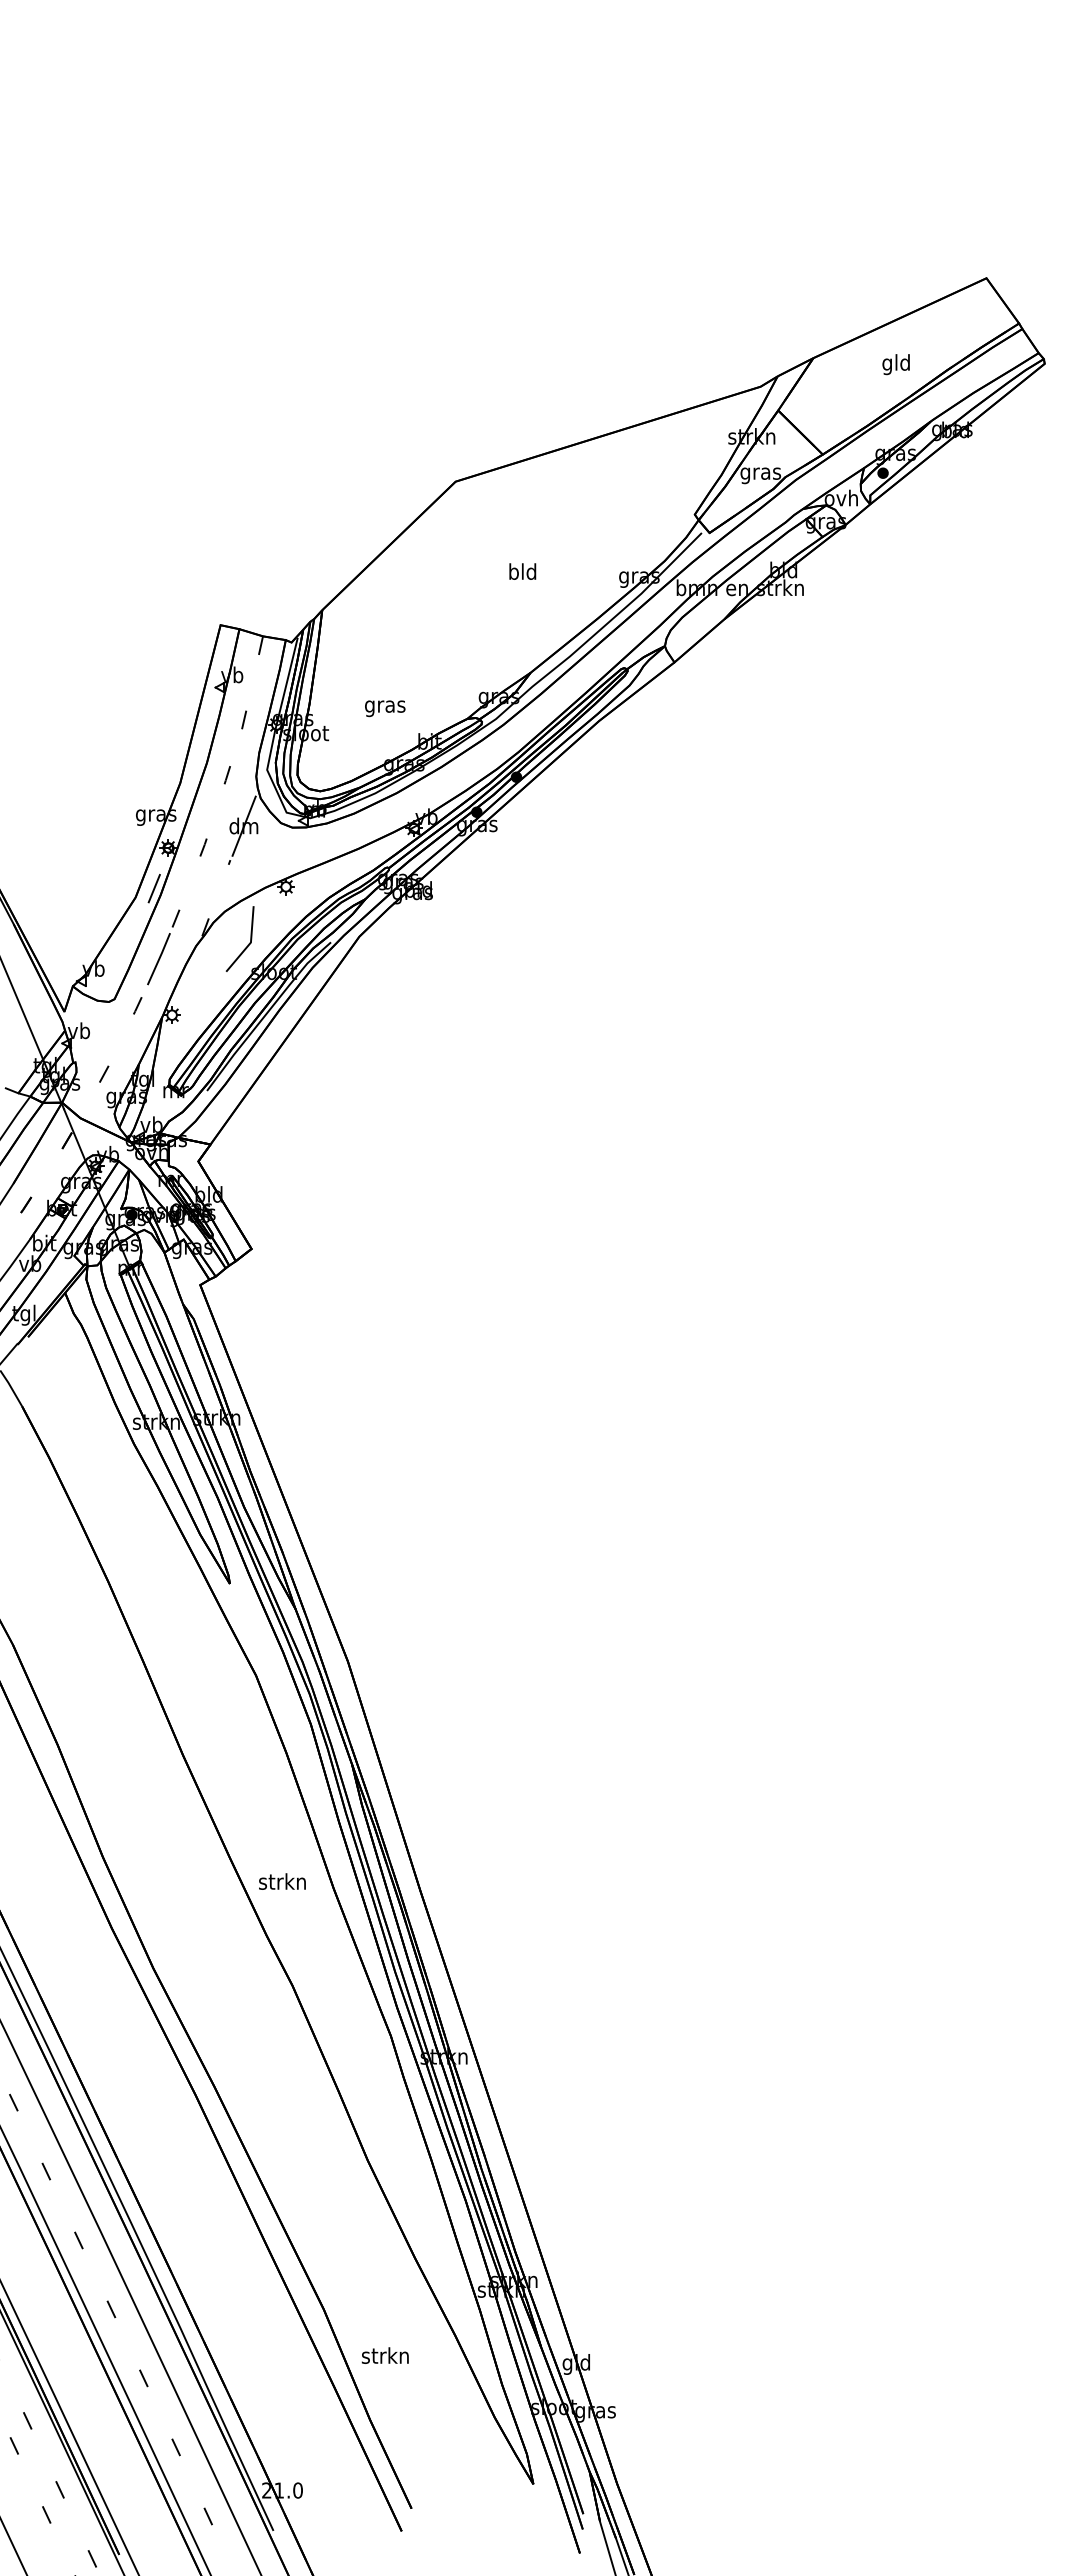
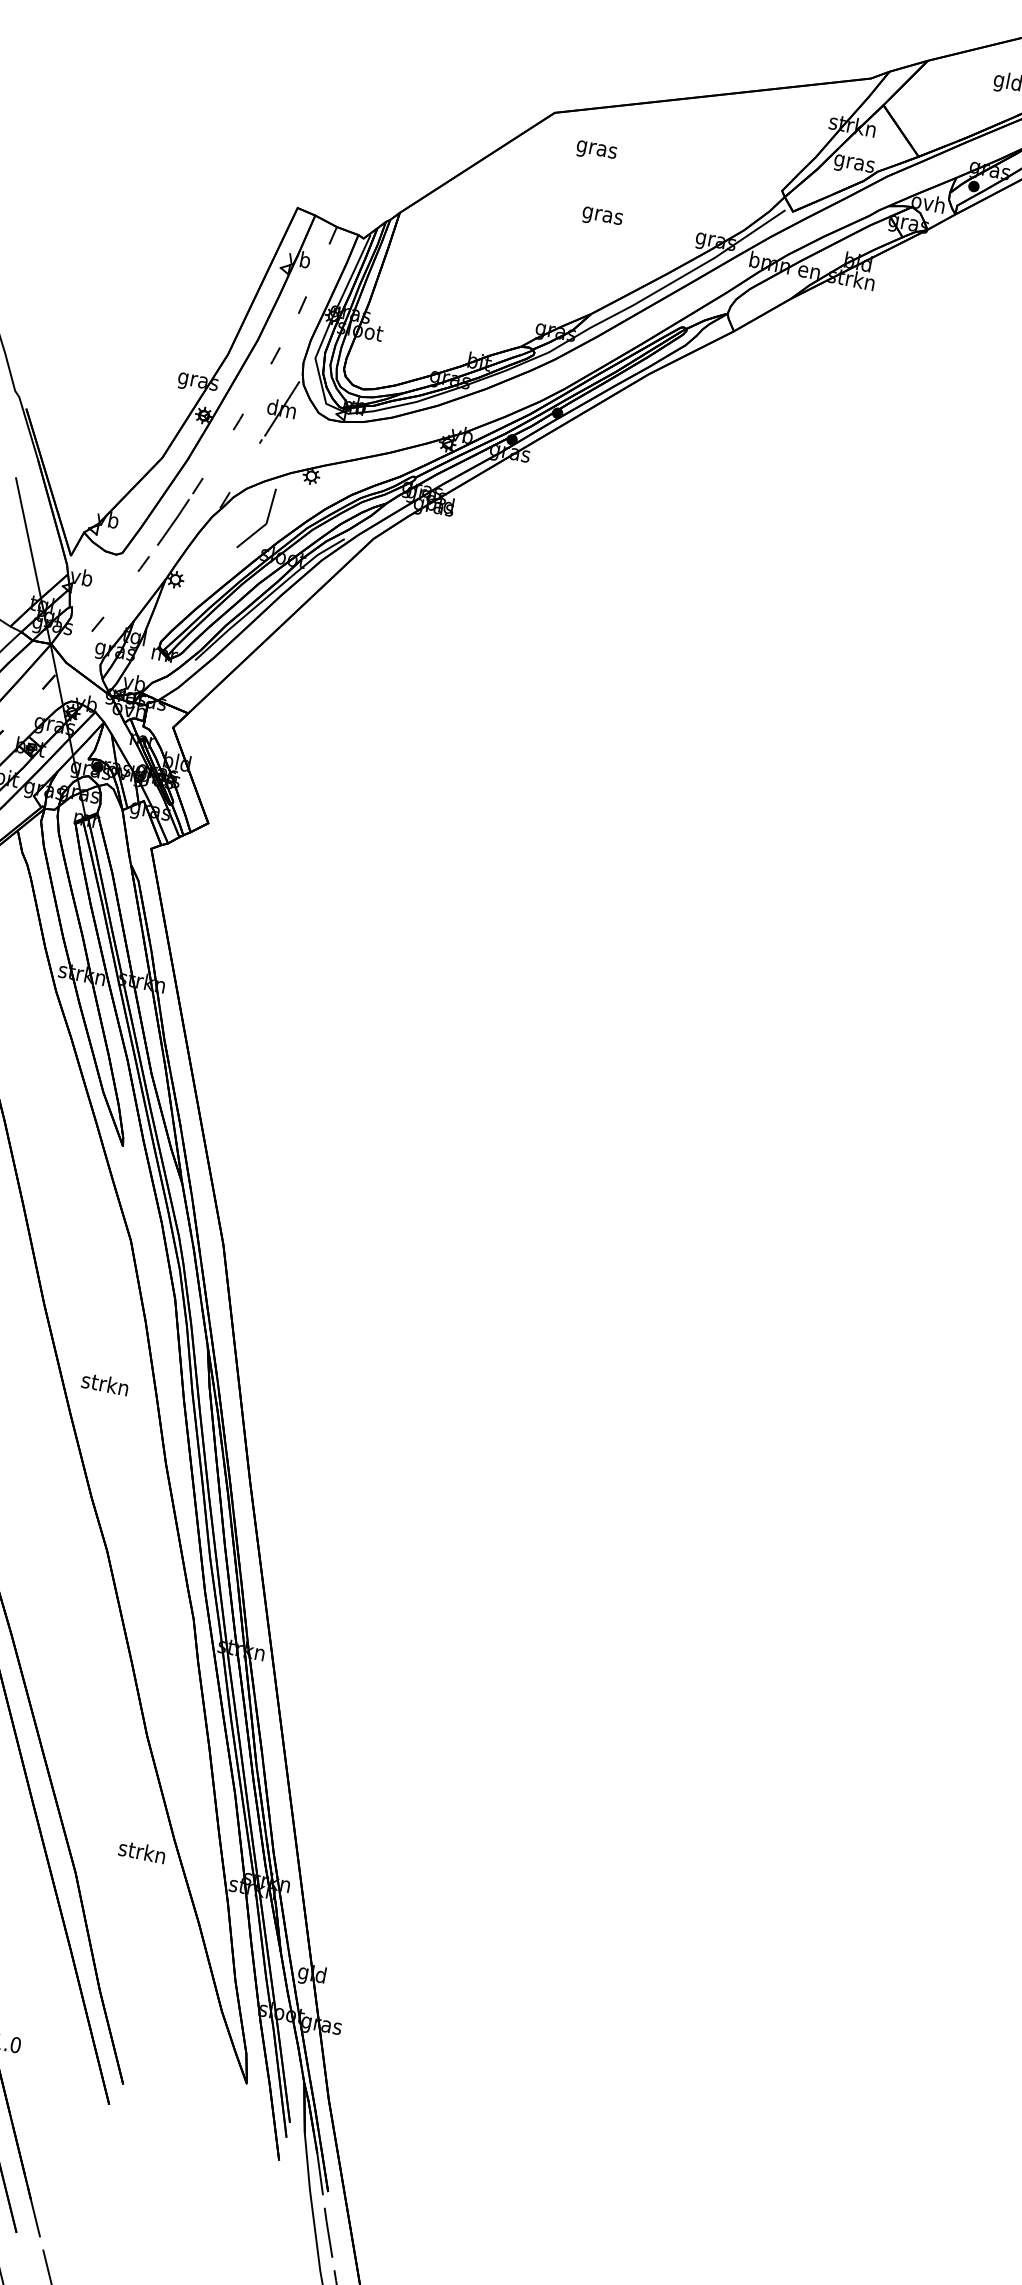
text: (522, 573) -> (602, 215), bld -> gras
text: (385, 708) -> (596, 151), moved
line: (153, 888) -> (181, 452), removed
text: (282, 1881) -> (105, 1383), moved
text: (384, 2355) -> (141, 1851), moved

